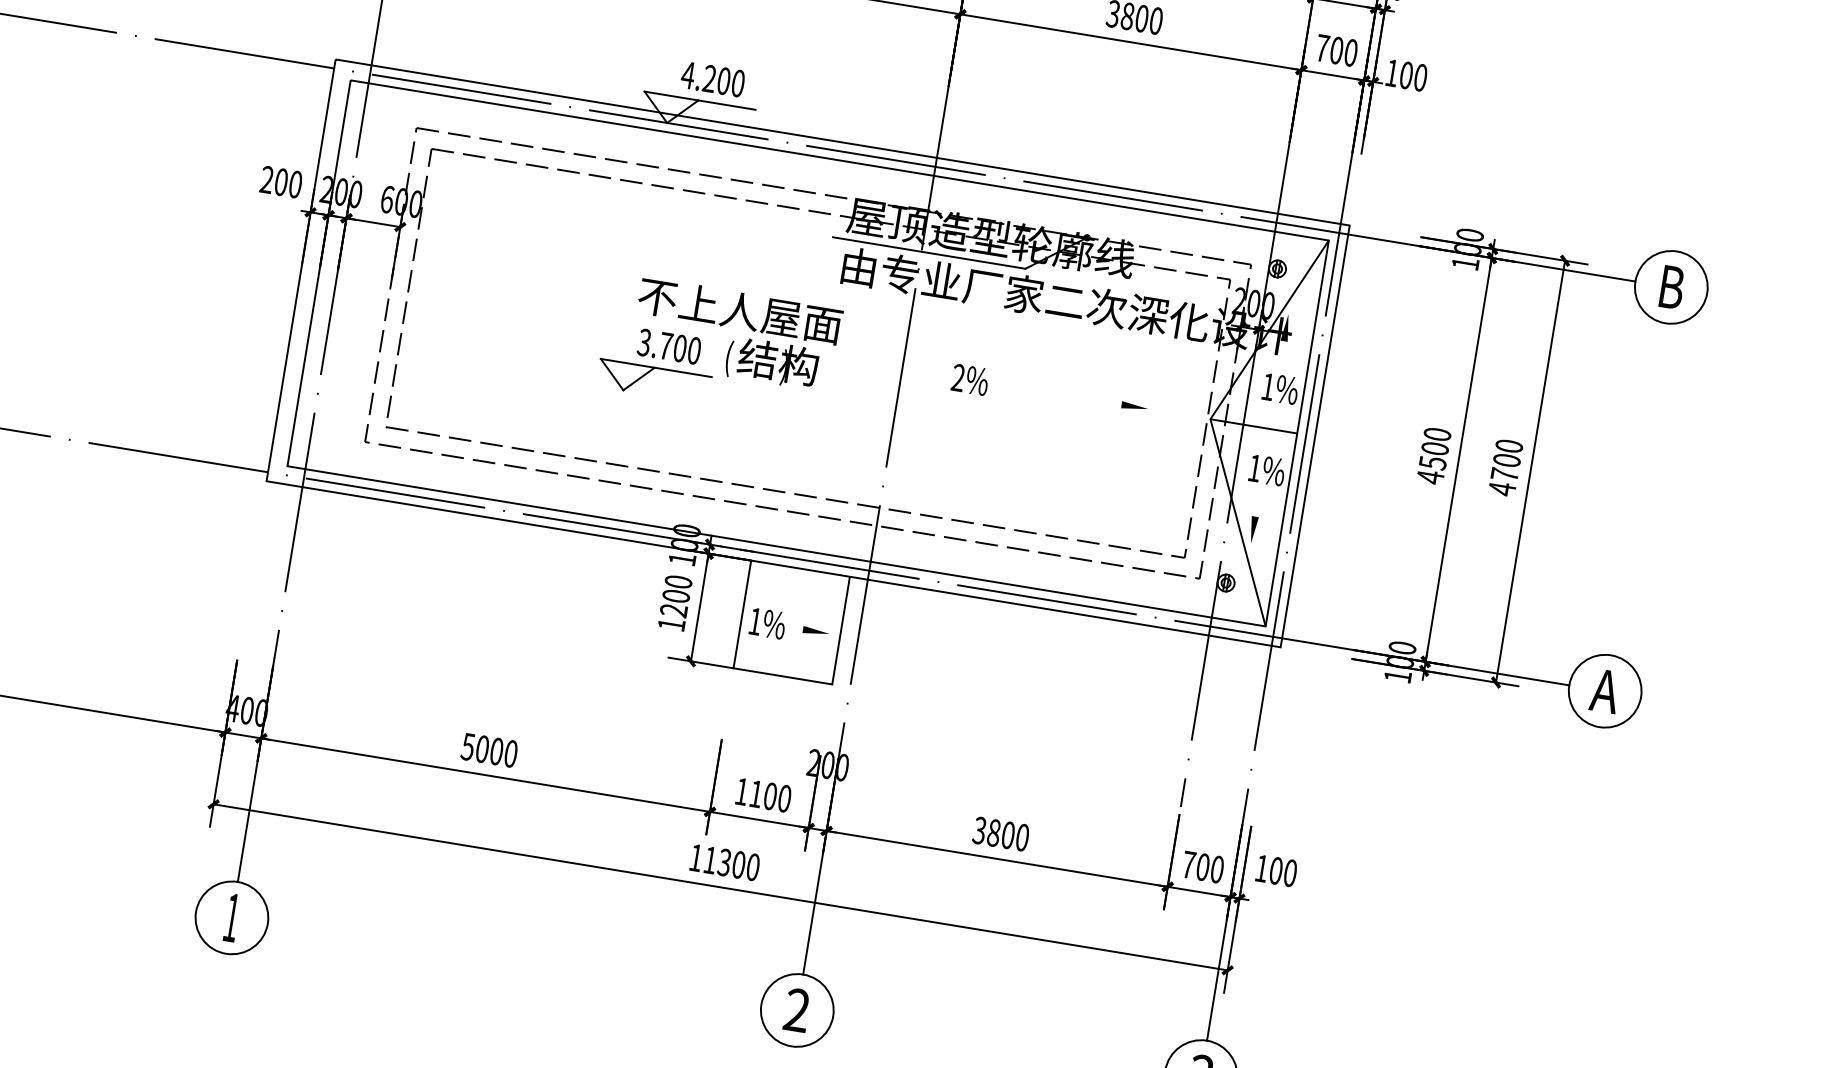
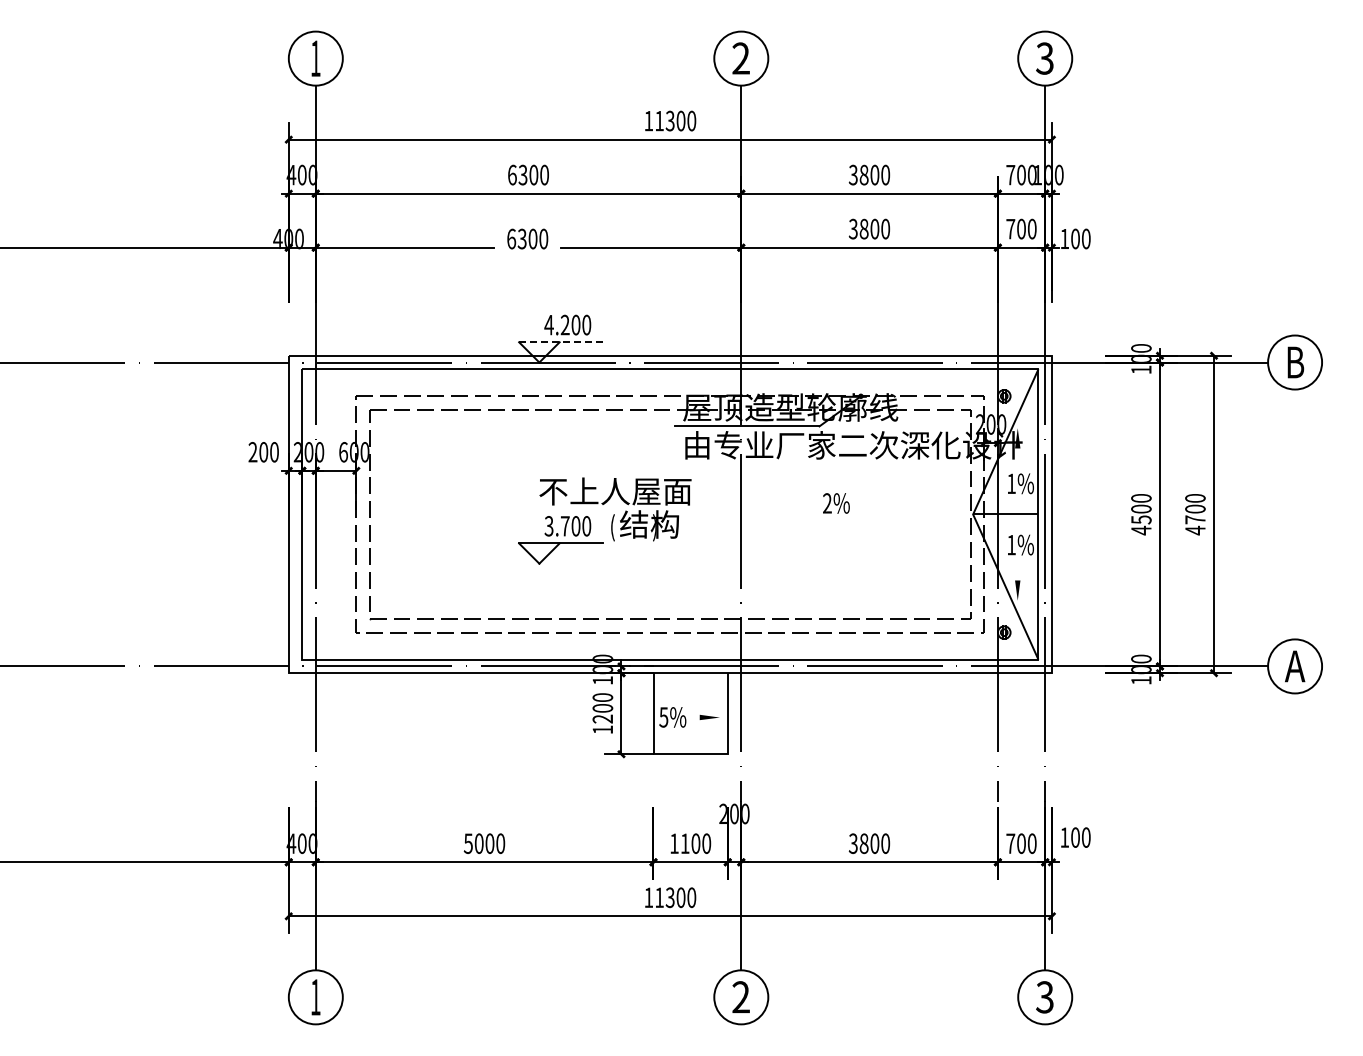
line: (699, 100) -> (560, 342), solid -> dashed
text: (970, 379) -> (836, 503), moved
line: (1133, 406) -> (915, 514), removed
text: (754, 621) -> (663, 717), 1%%% -> 5%%%

